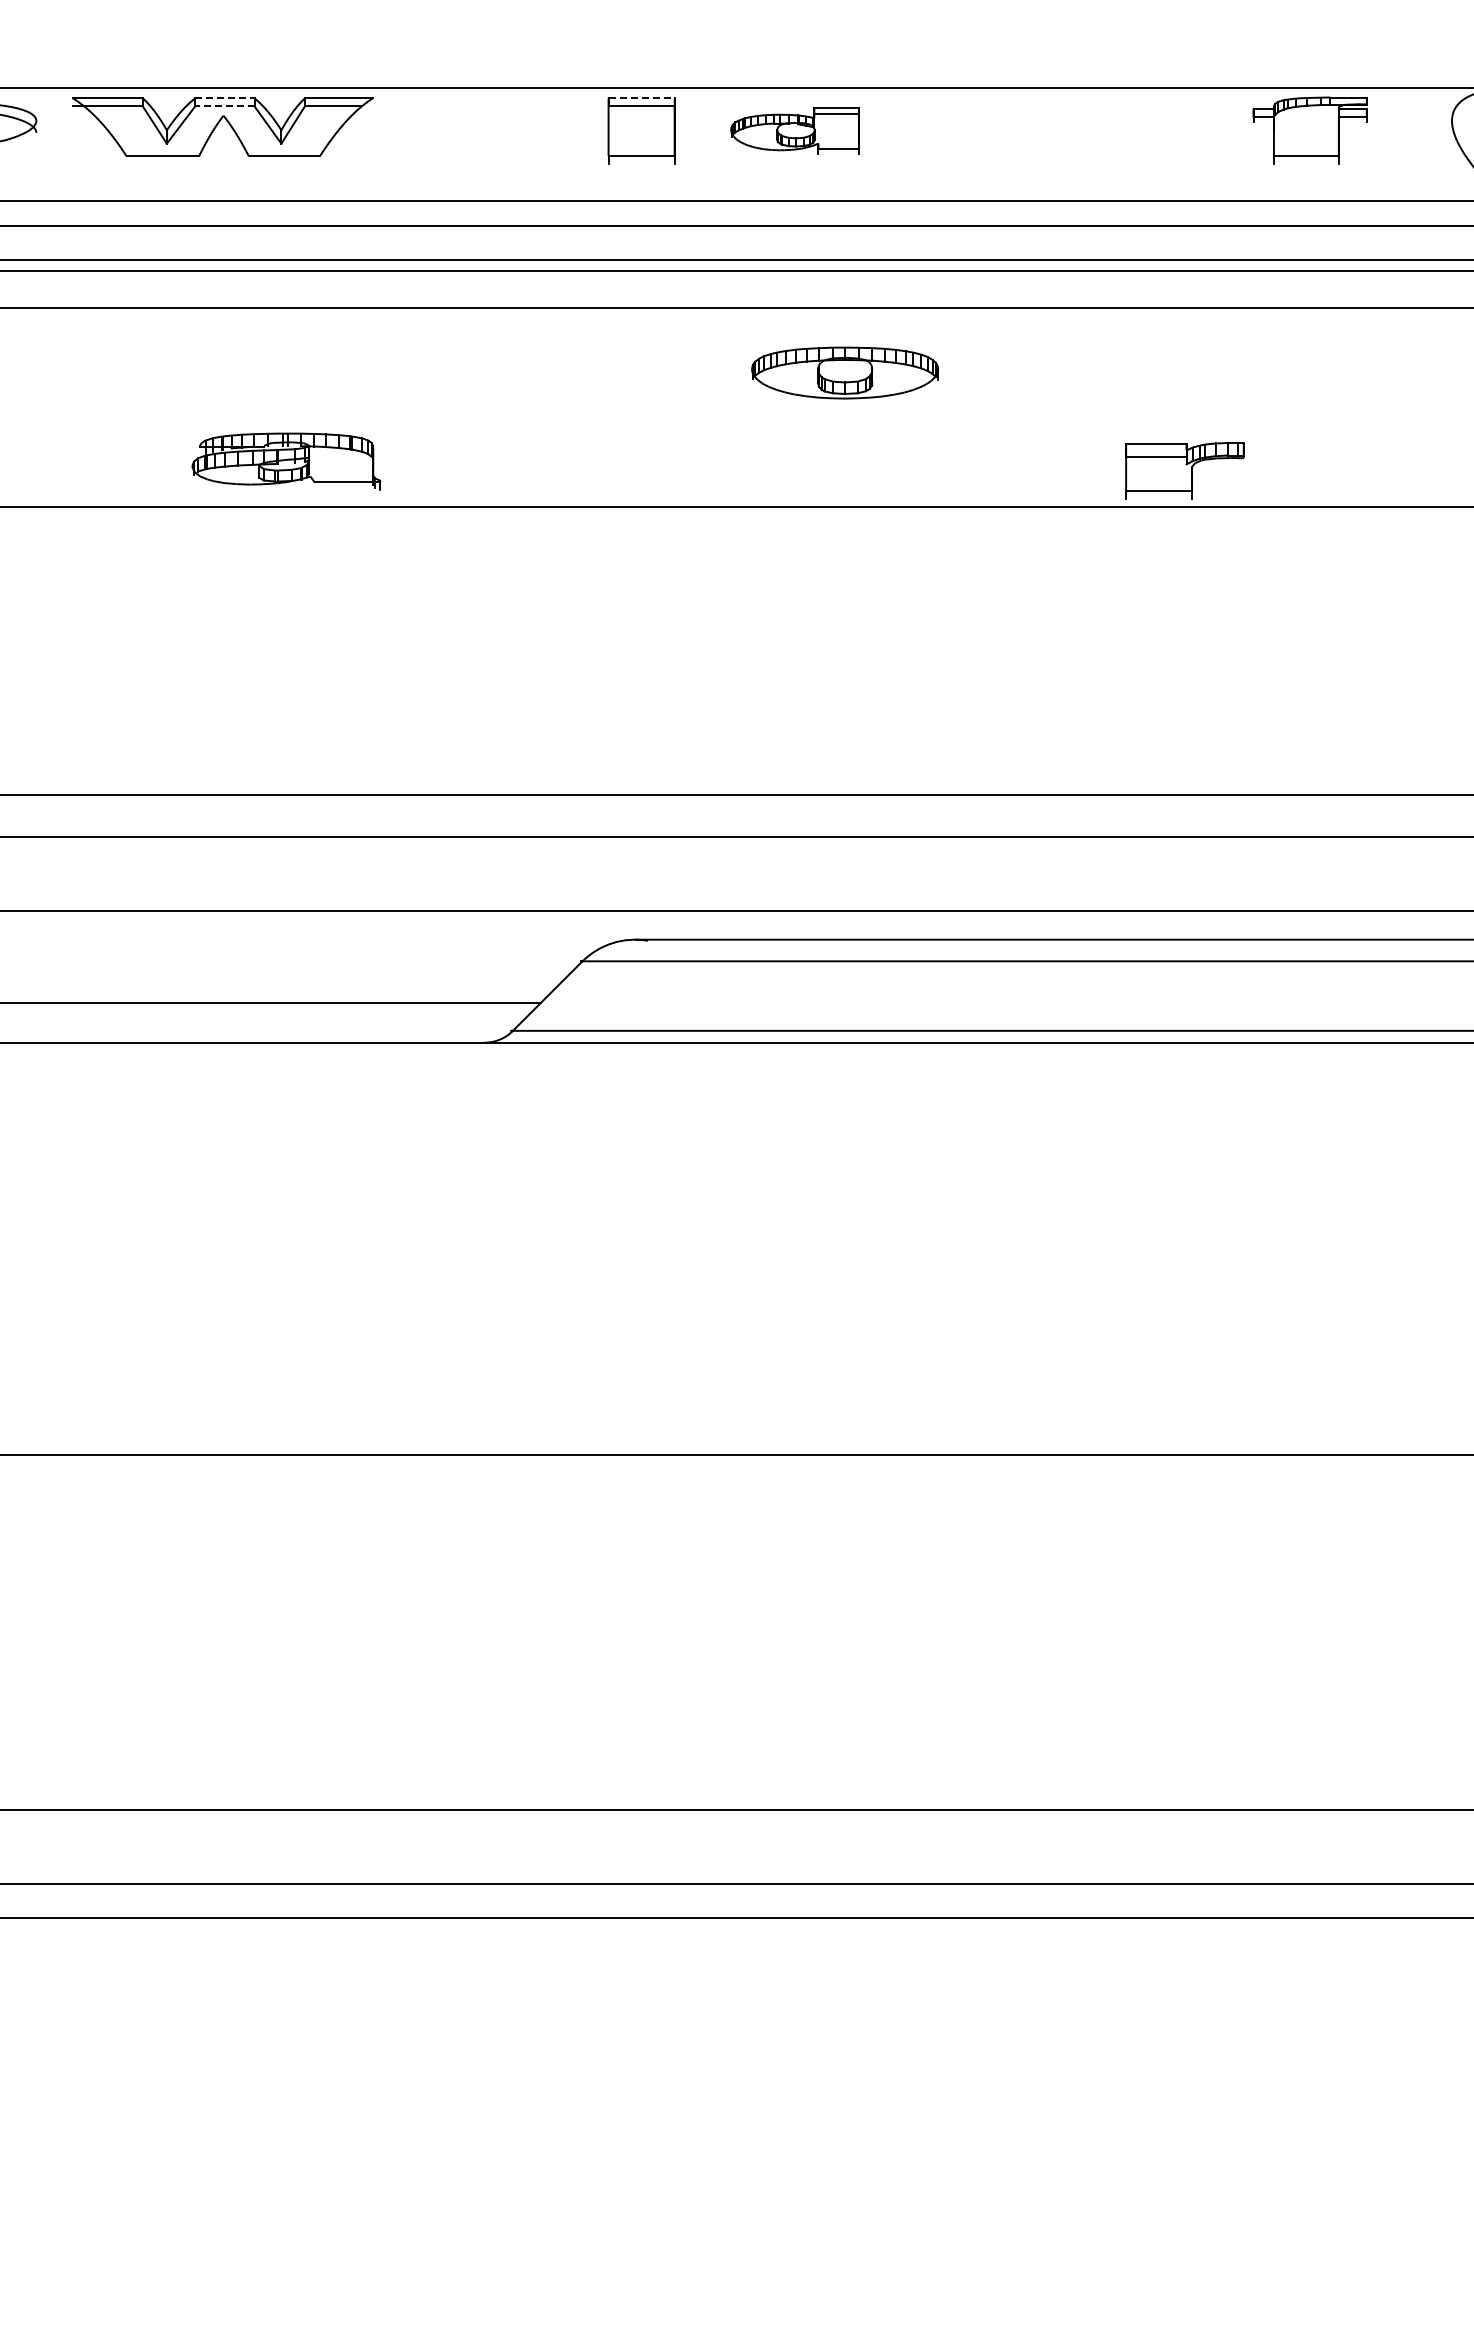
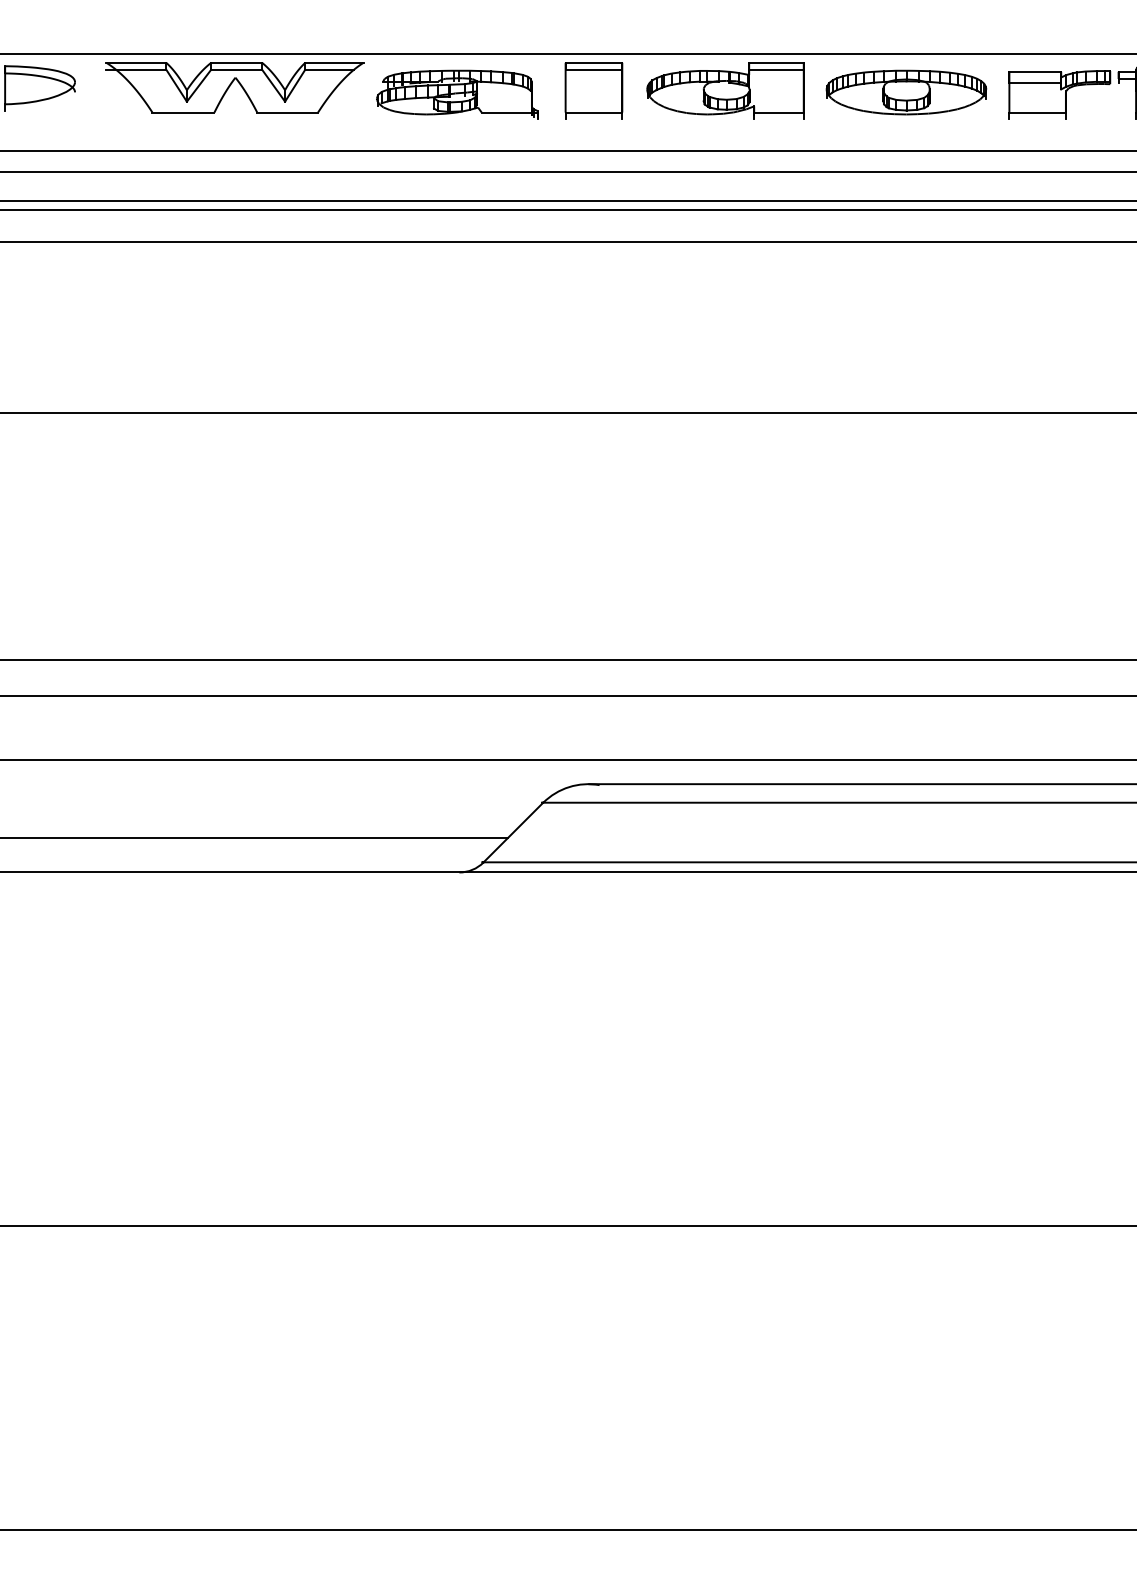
line: (224, 98) -> (236, 62), dashed -> solid
line: (642, 98) -> (594, 62), dashed -> solid
line: (224, 106) -> (236, 69), dashed -> solid
part: (794, 130) -> (725, 90), size x1.43
part: (844, 372) -> (905, 92), moved
part: (286, 461) -> (457, 94), moved
part: (1184, 470) -> (1059, 94), moved

